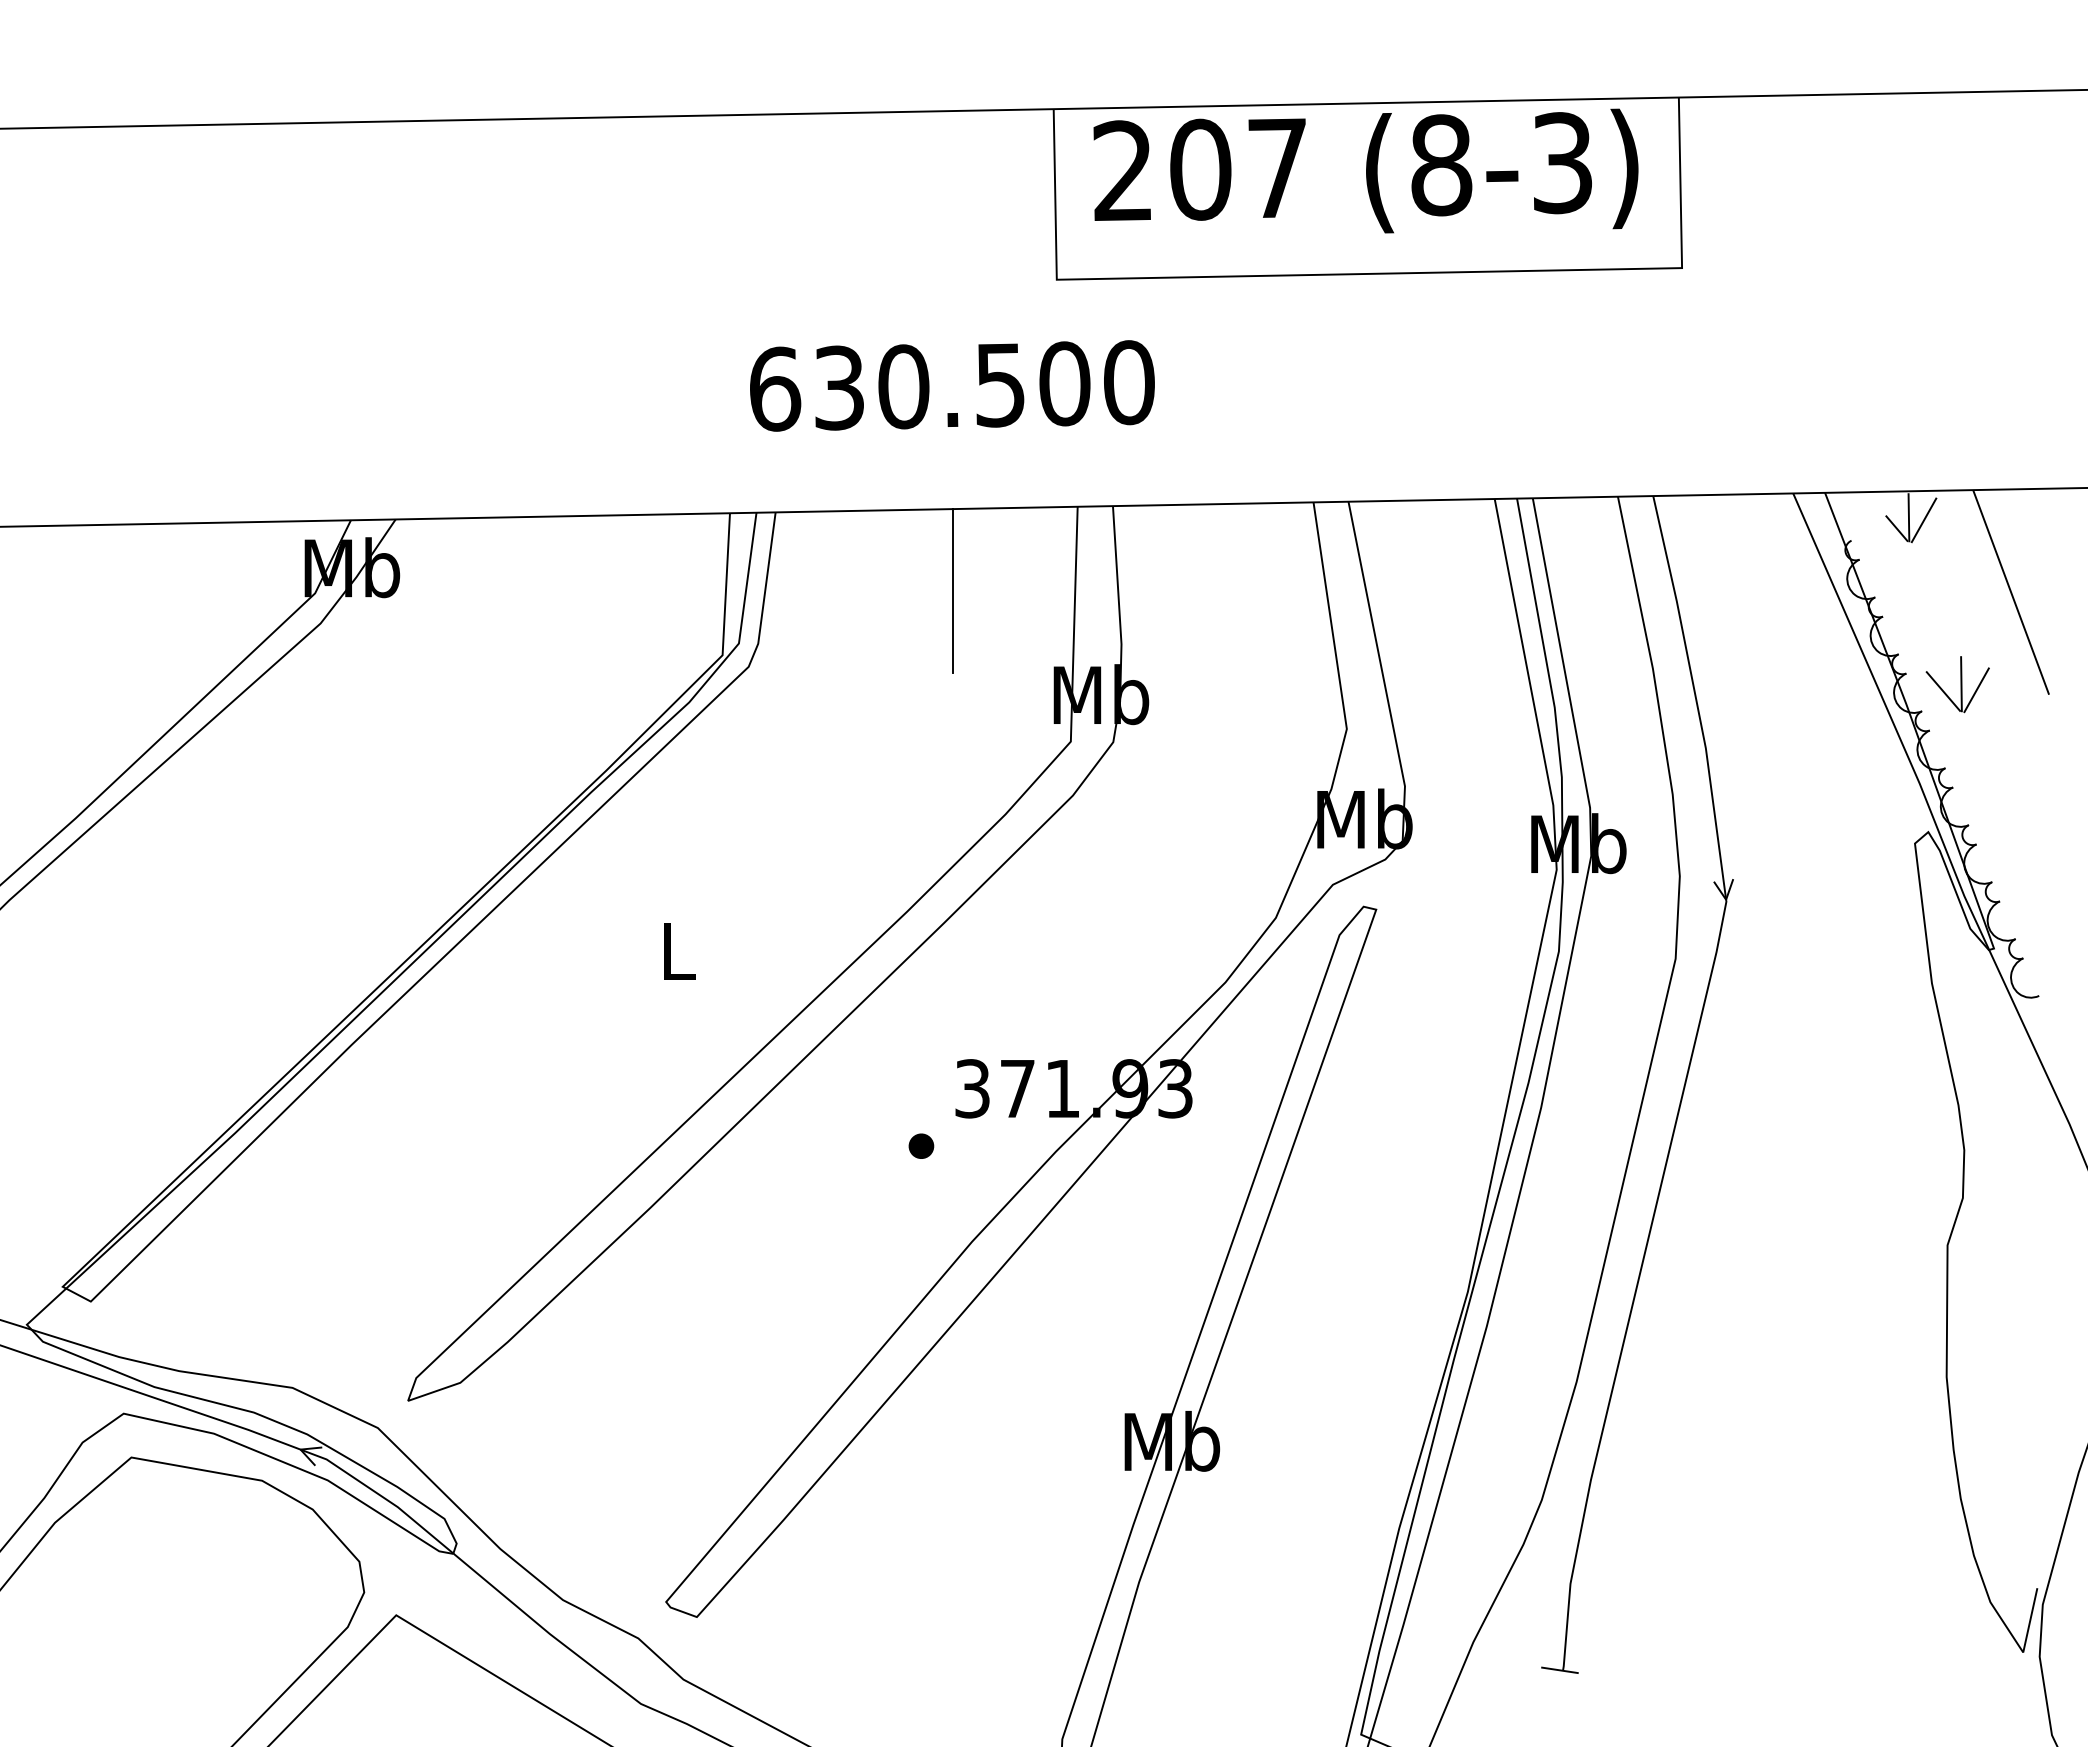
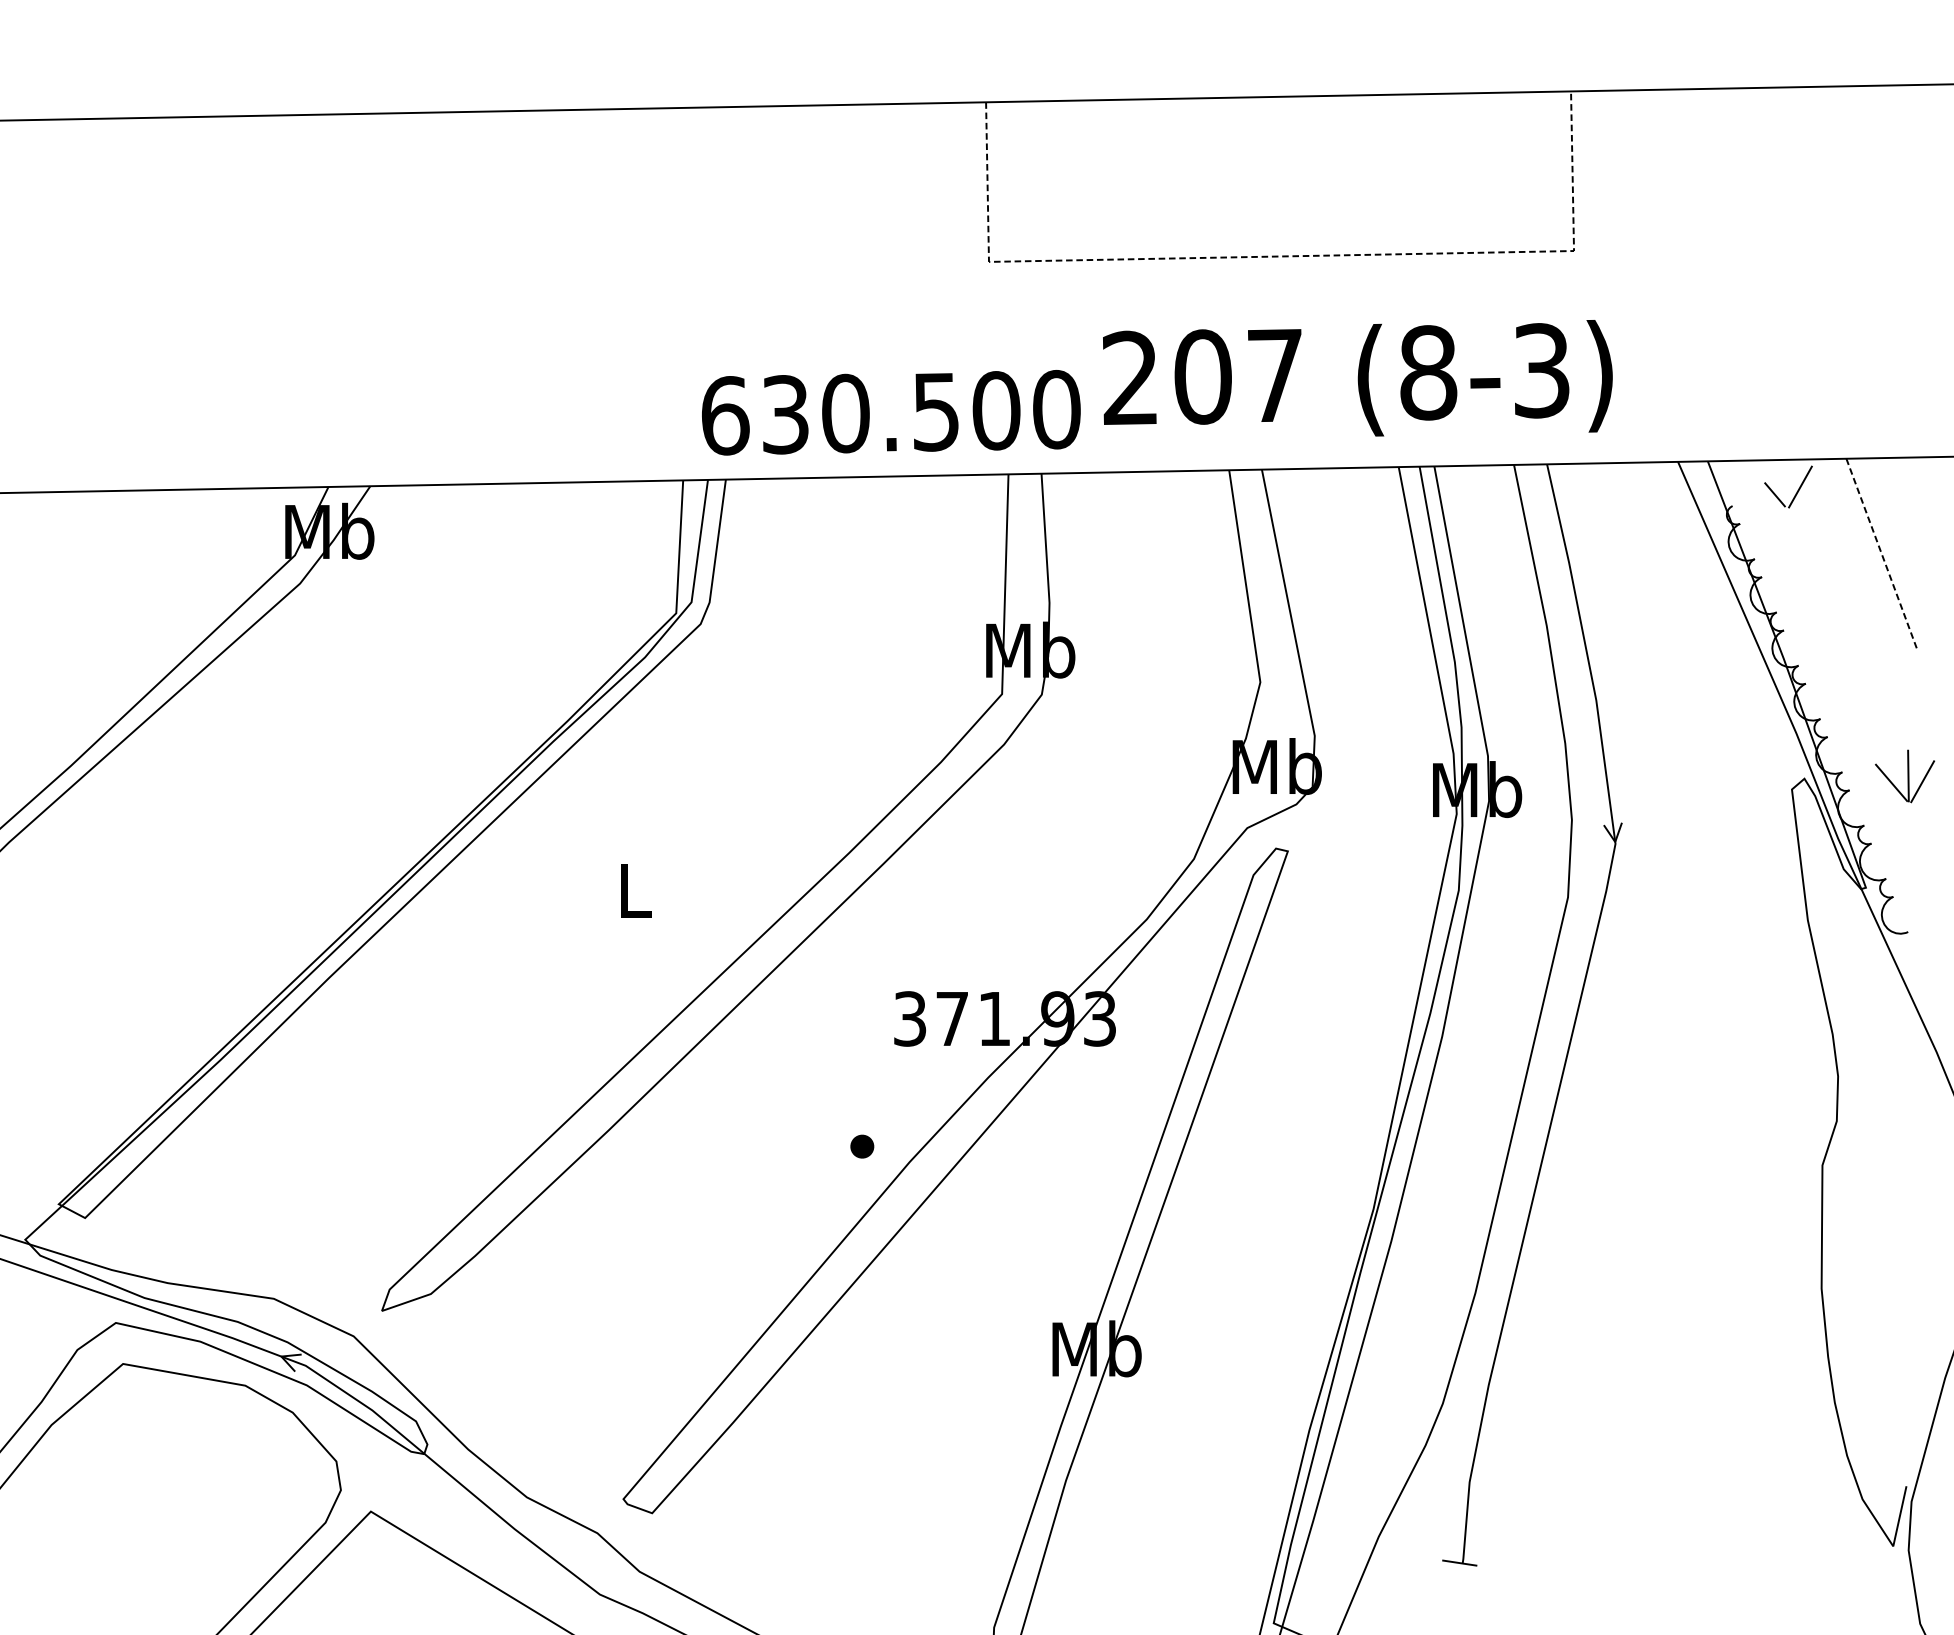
text: (1365, 170) -> (1357, 377), moved
line: (1369, 273) -> (1281, 256), solid -> dashed
text: (952, 385) -> (891, 412), moved
line: (1908, 517) -> (1785, 484), removed
line: (953, 591) -> (892, 553), removed
line: (2011, 592) -> (1882, 554), solid -> dashed
part: (1957, 684) -> (1904, 776), moved
part: (921, 1145) -> (862, 1145), moved

